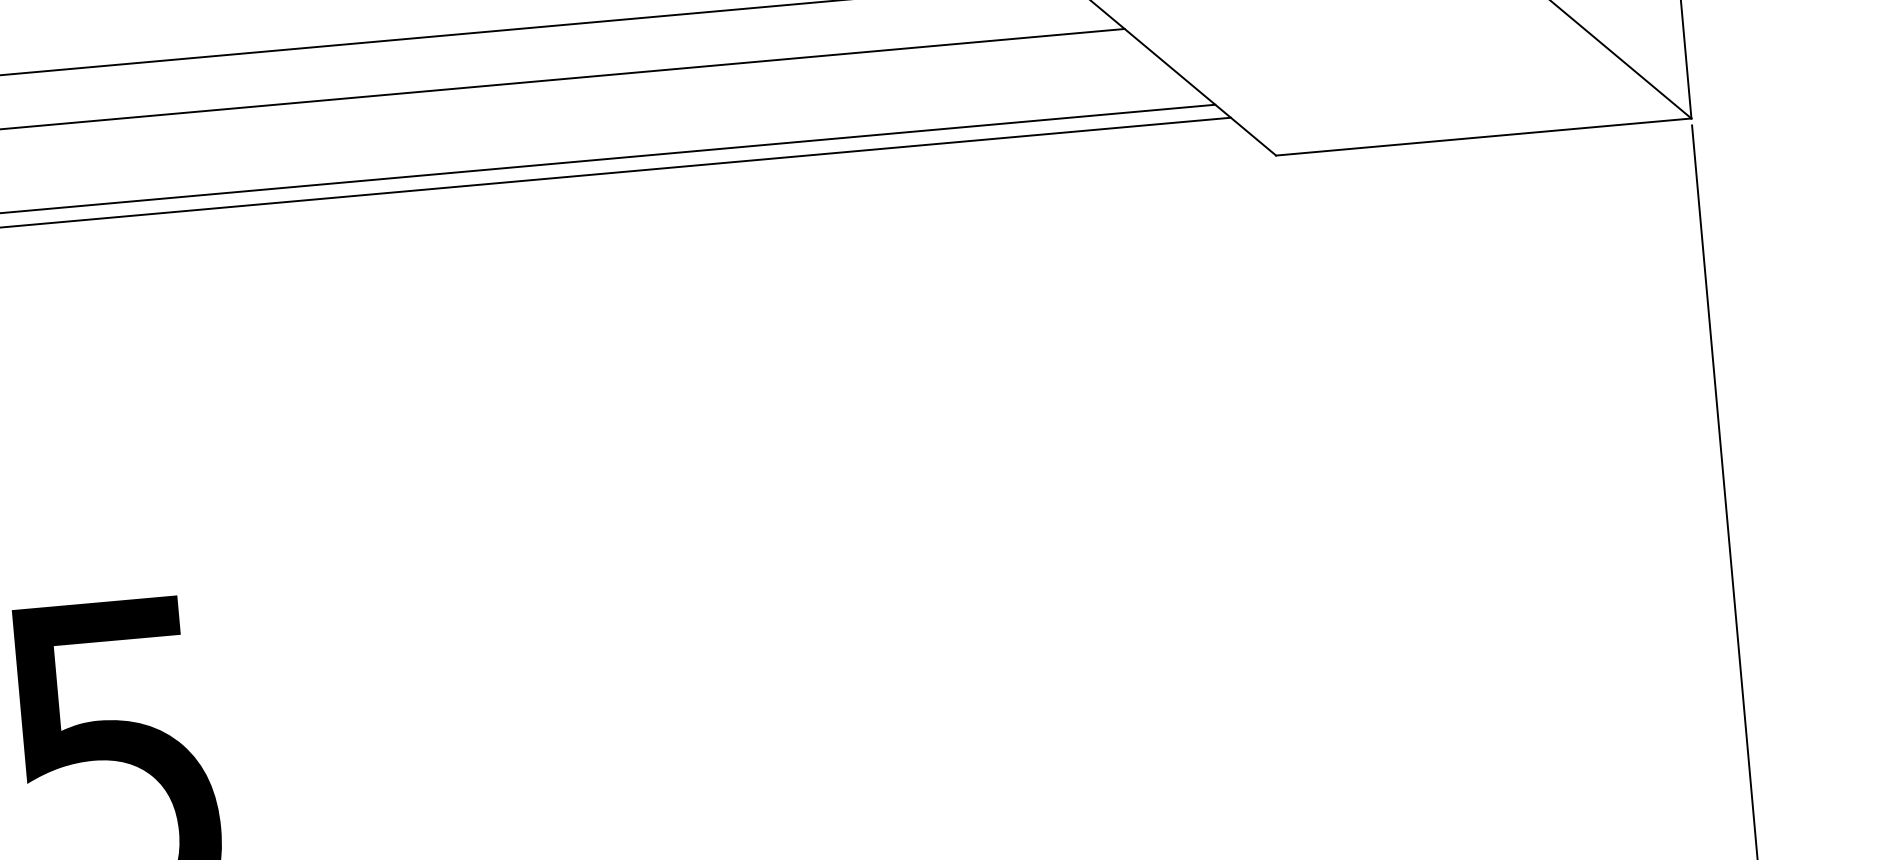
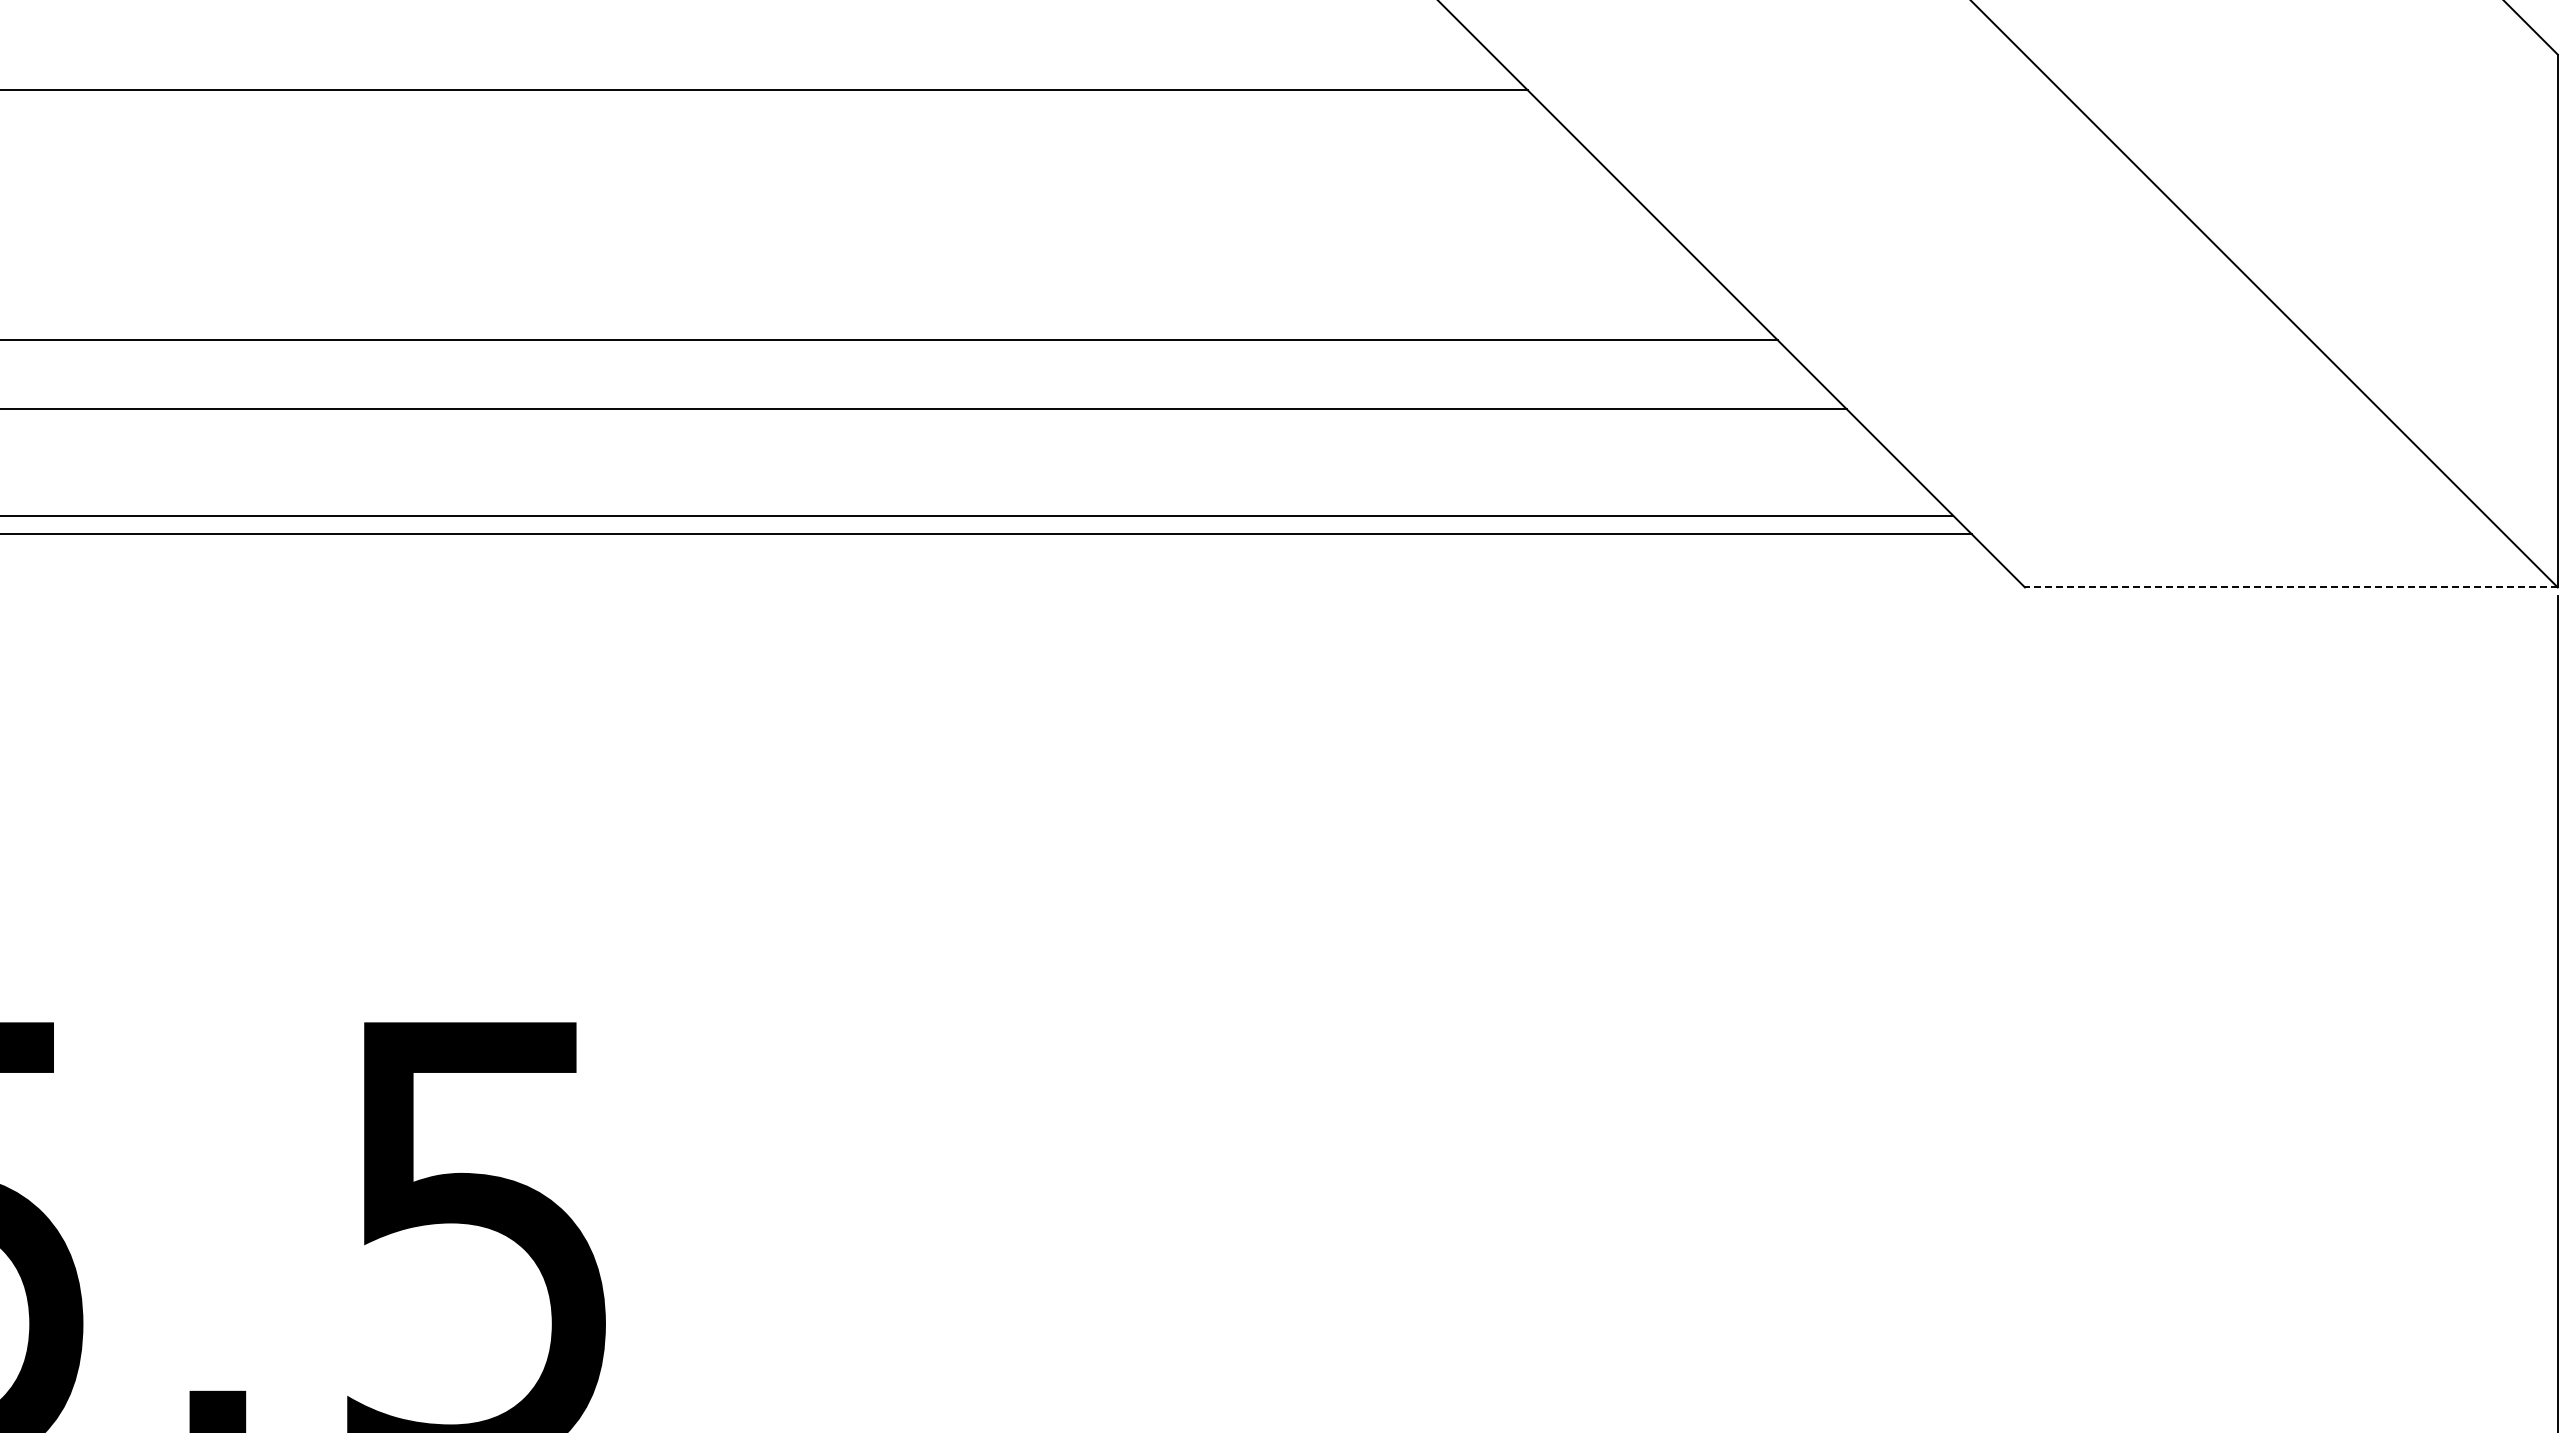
line: (1483, 137) -> (2290, 587), solid -> dashed

